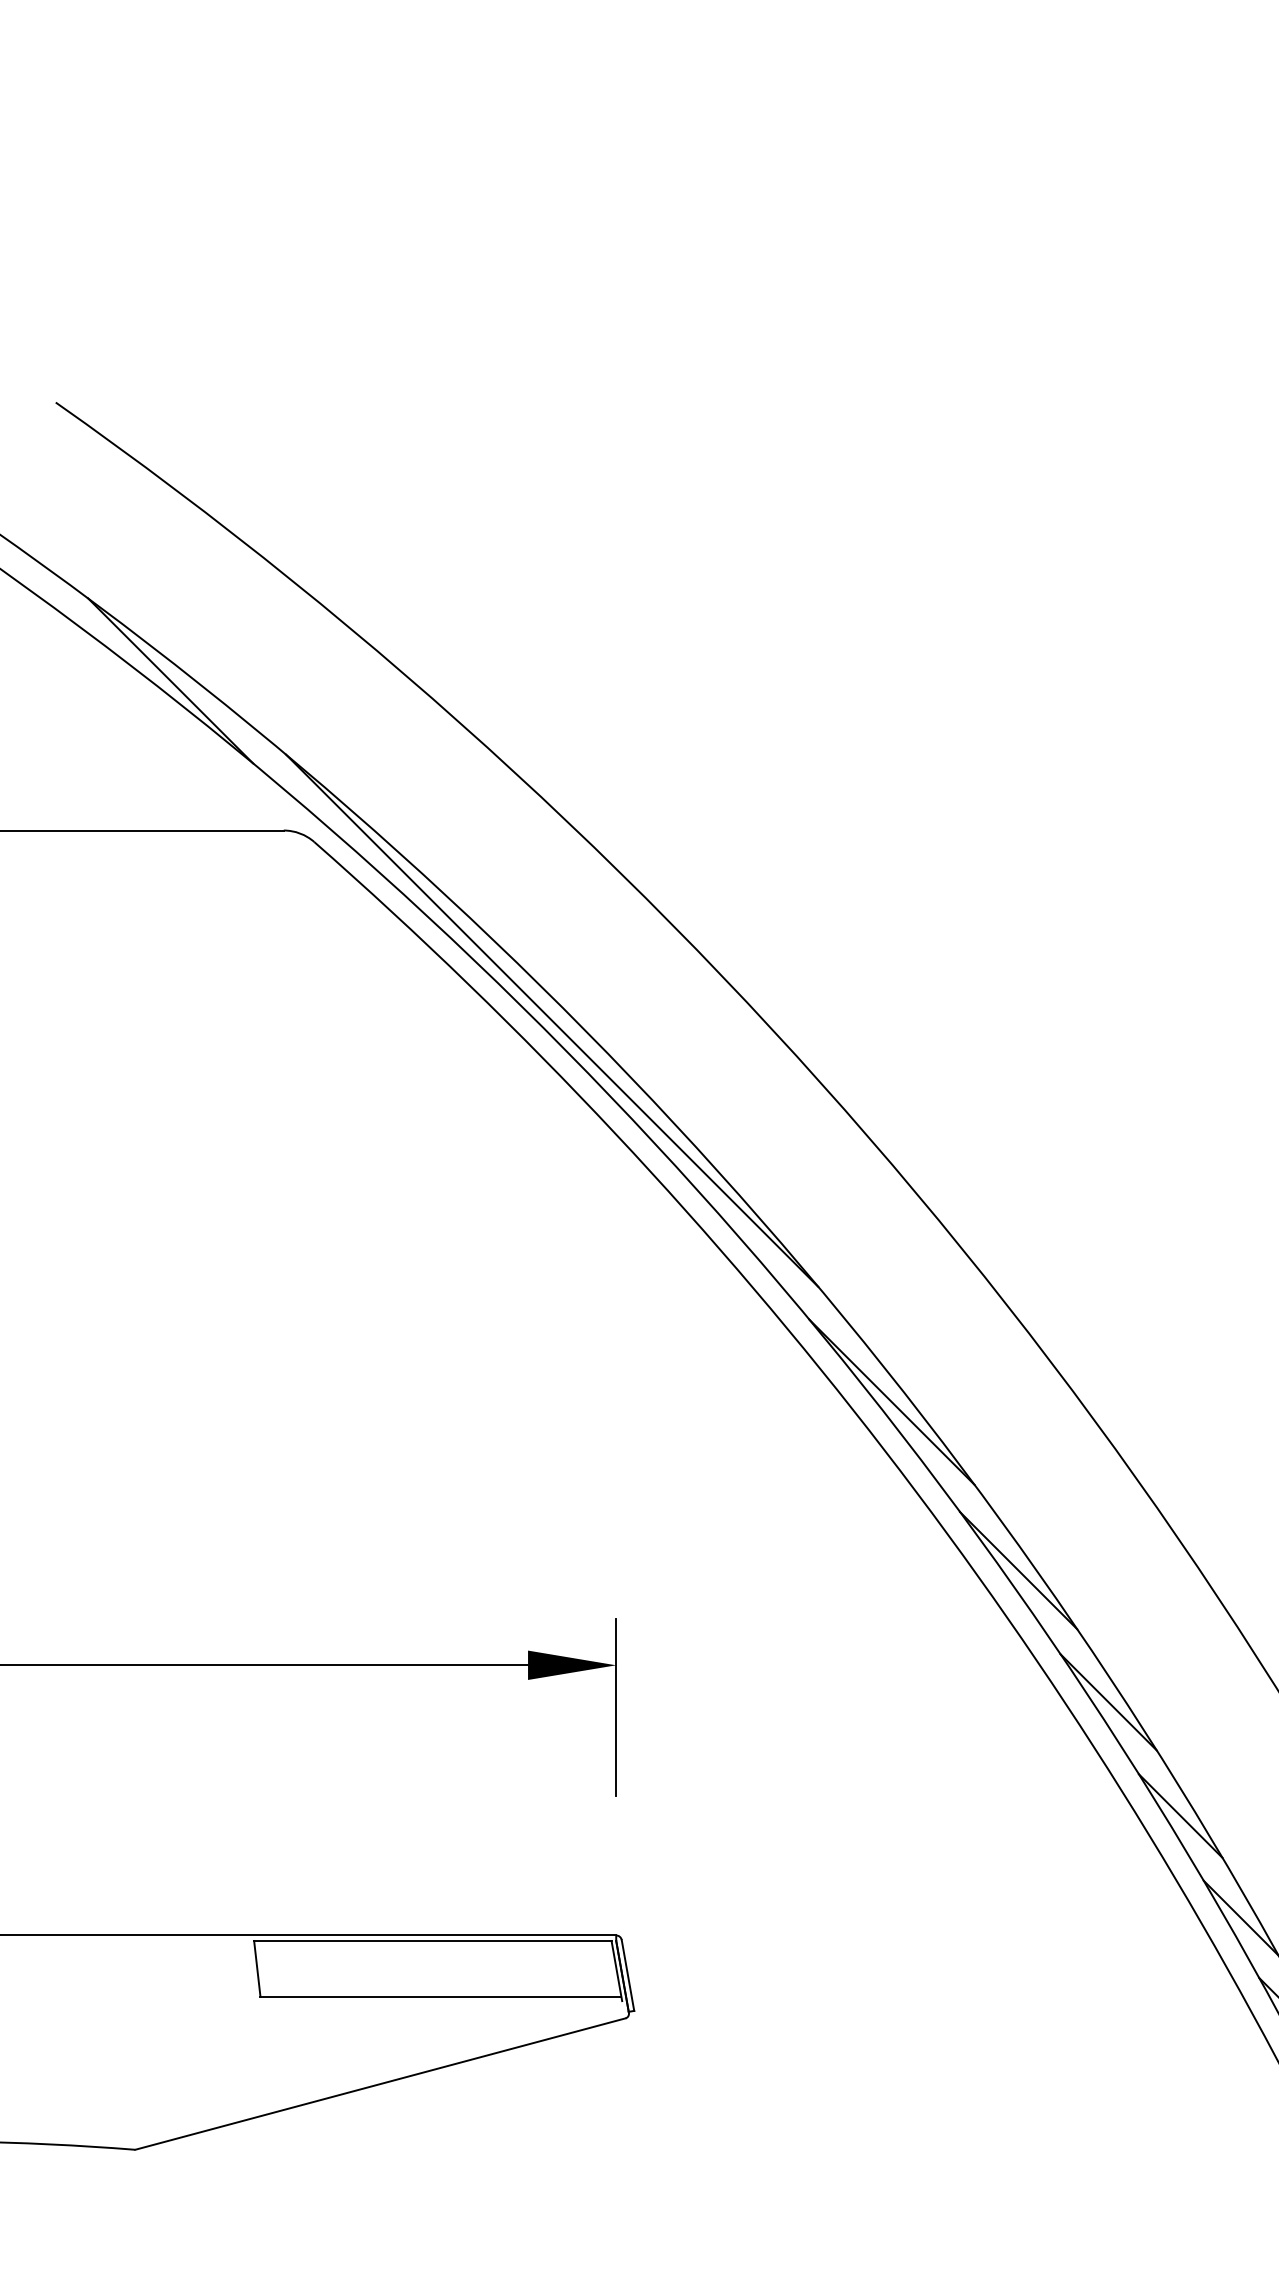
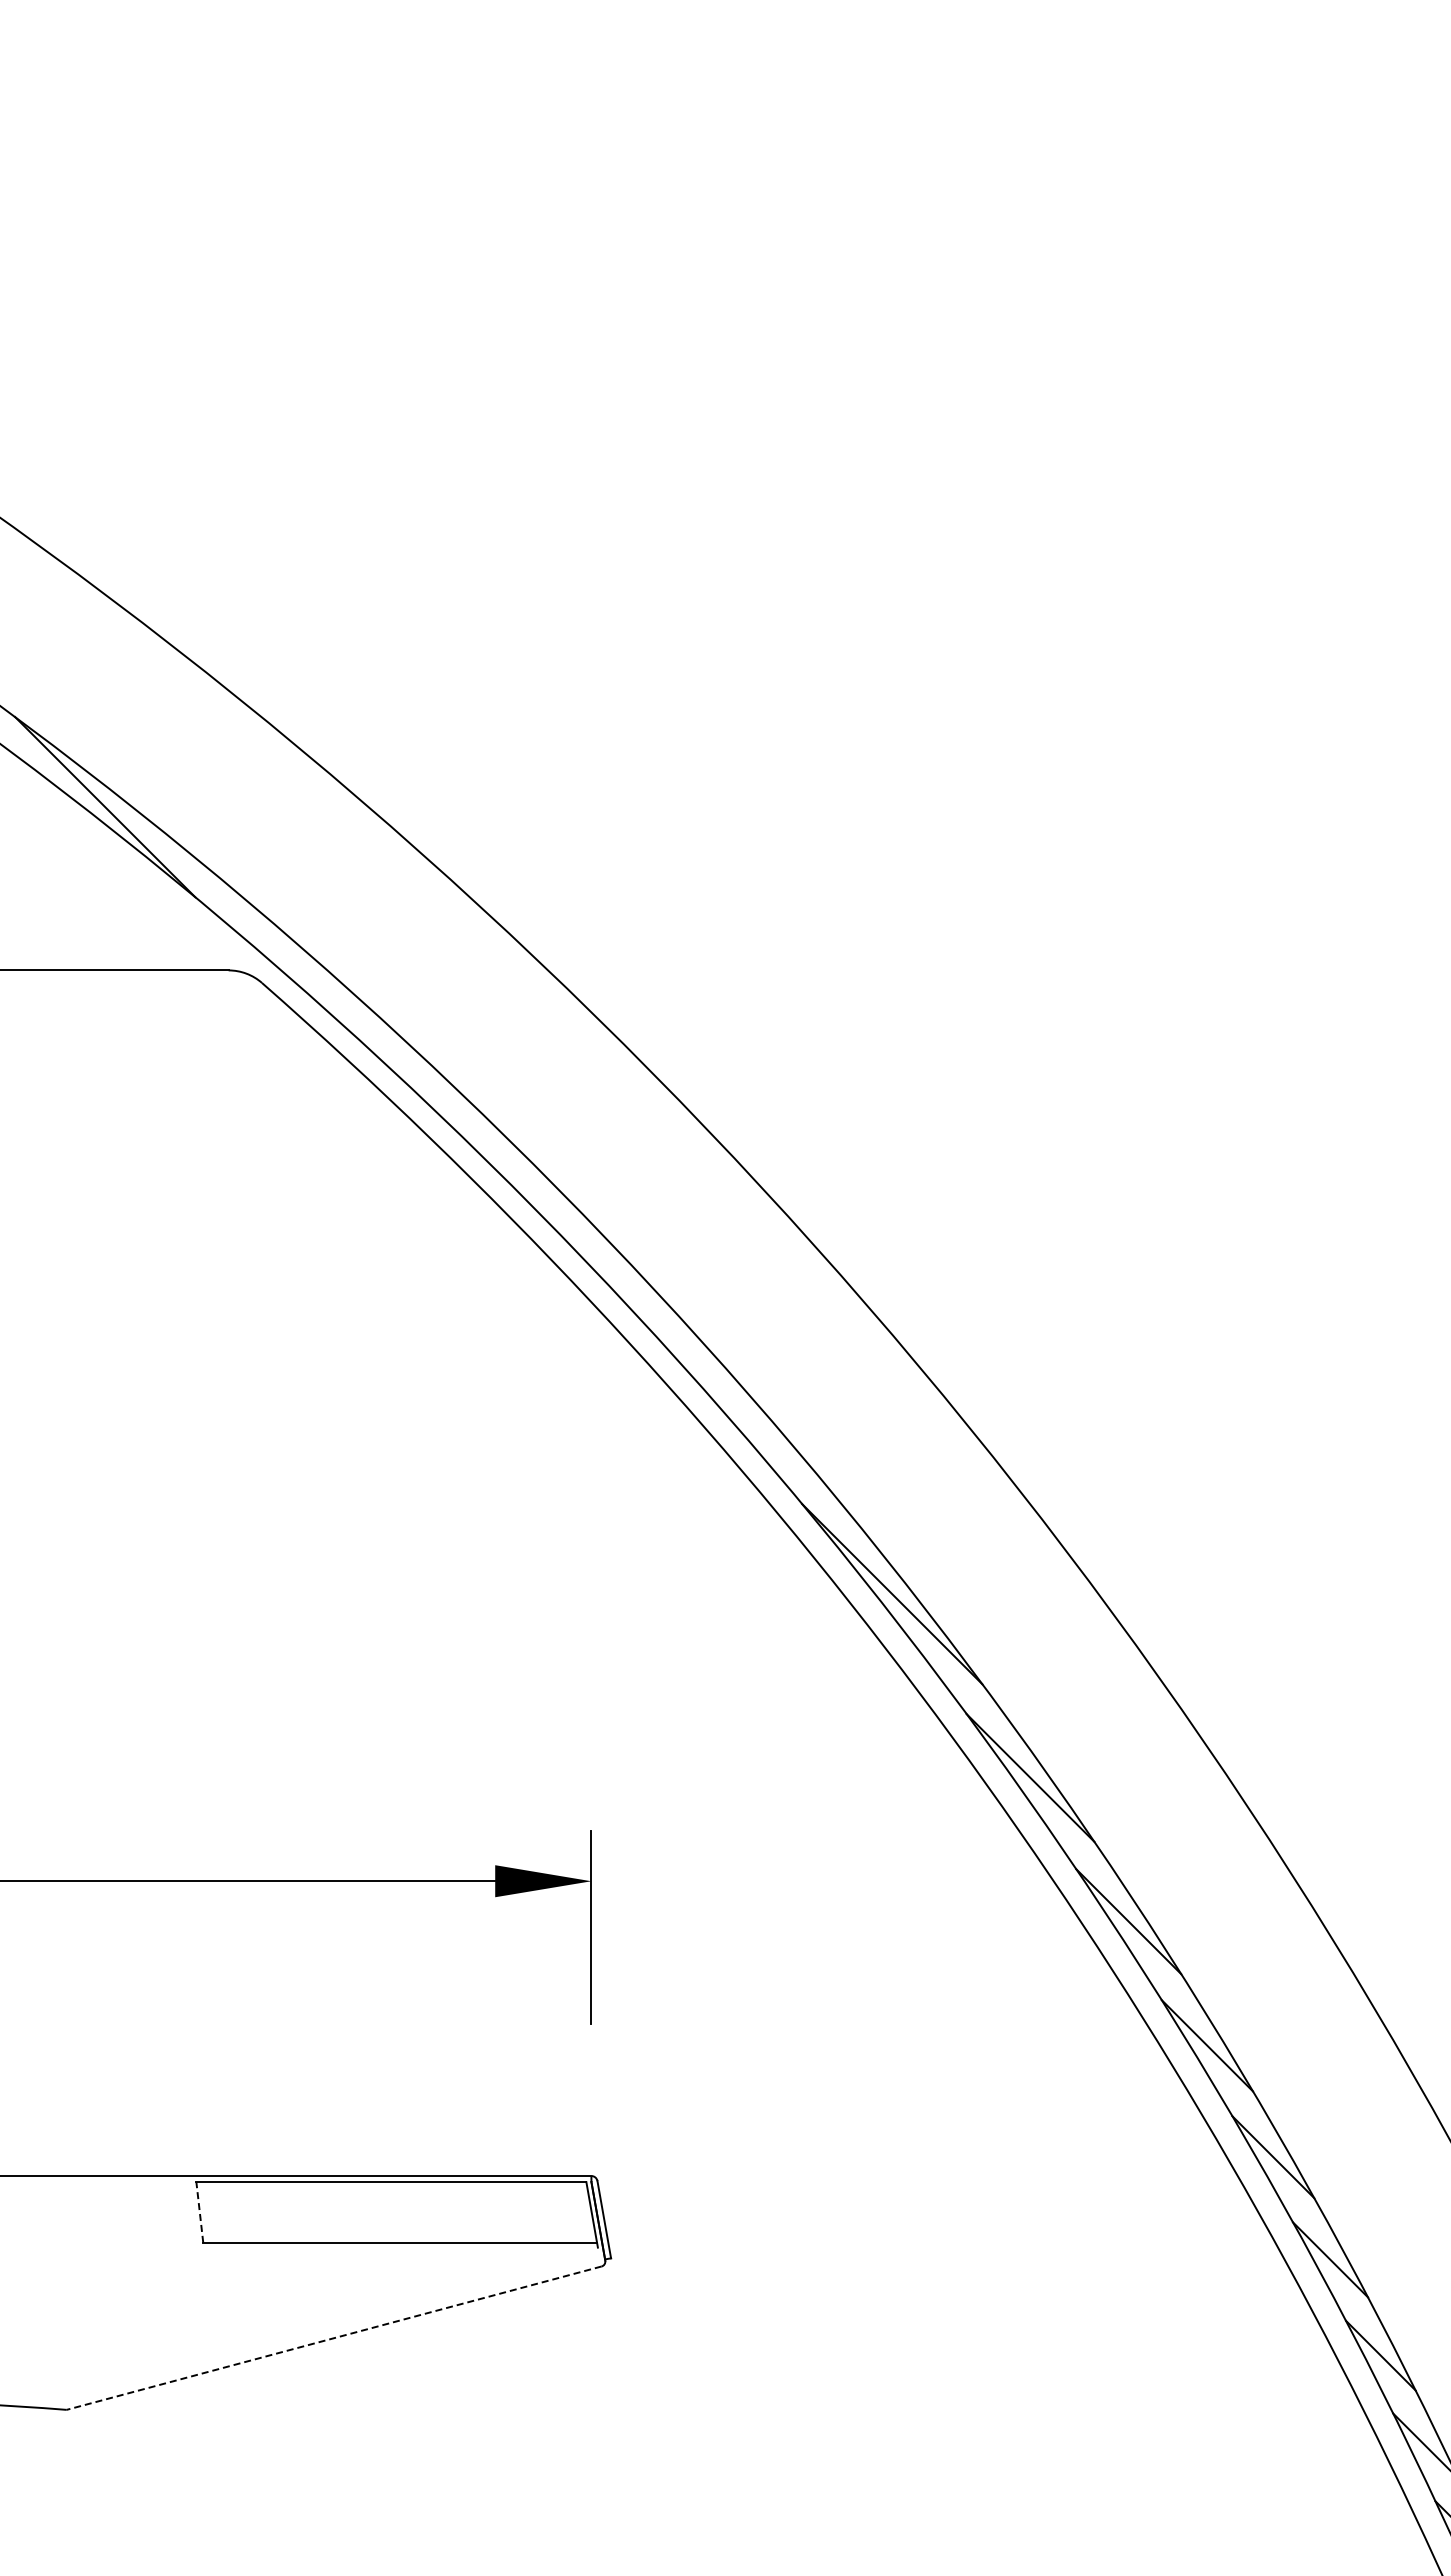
line: (552, 1020) -> (521, 1177), removed
line: (257, 1968) -> (199, 2212), solid -> dashed
line: (380, 2084) -> (334, 2338), solid -> dashed

